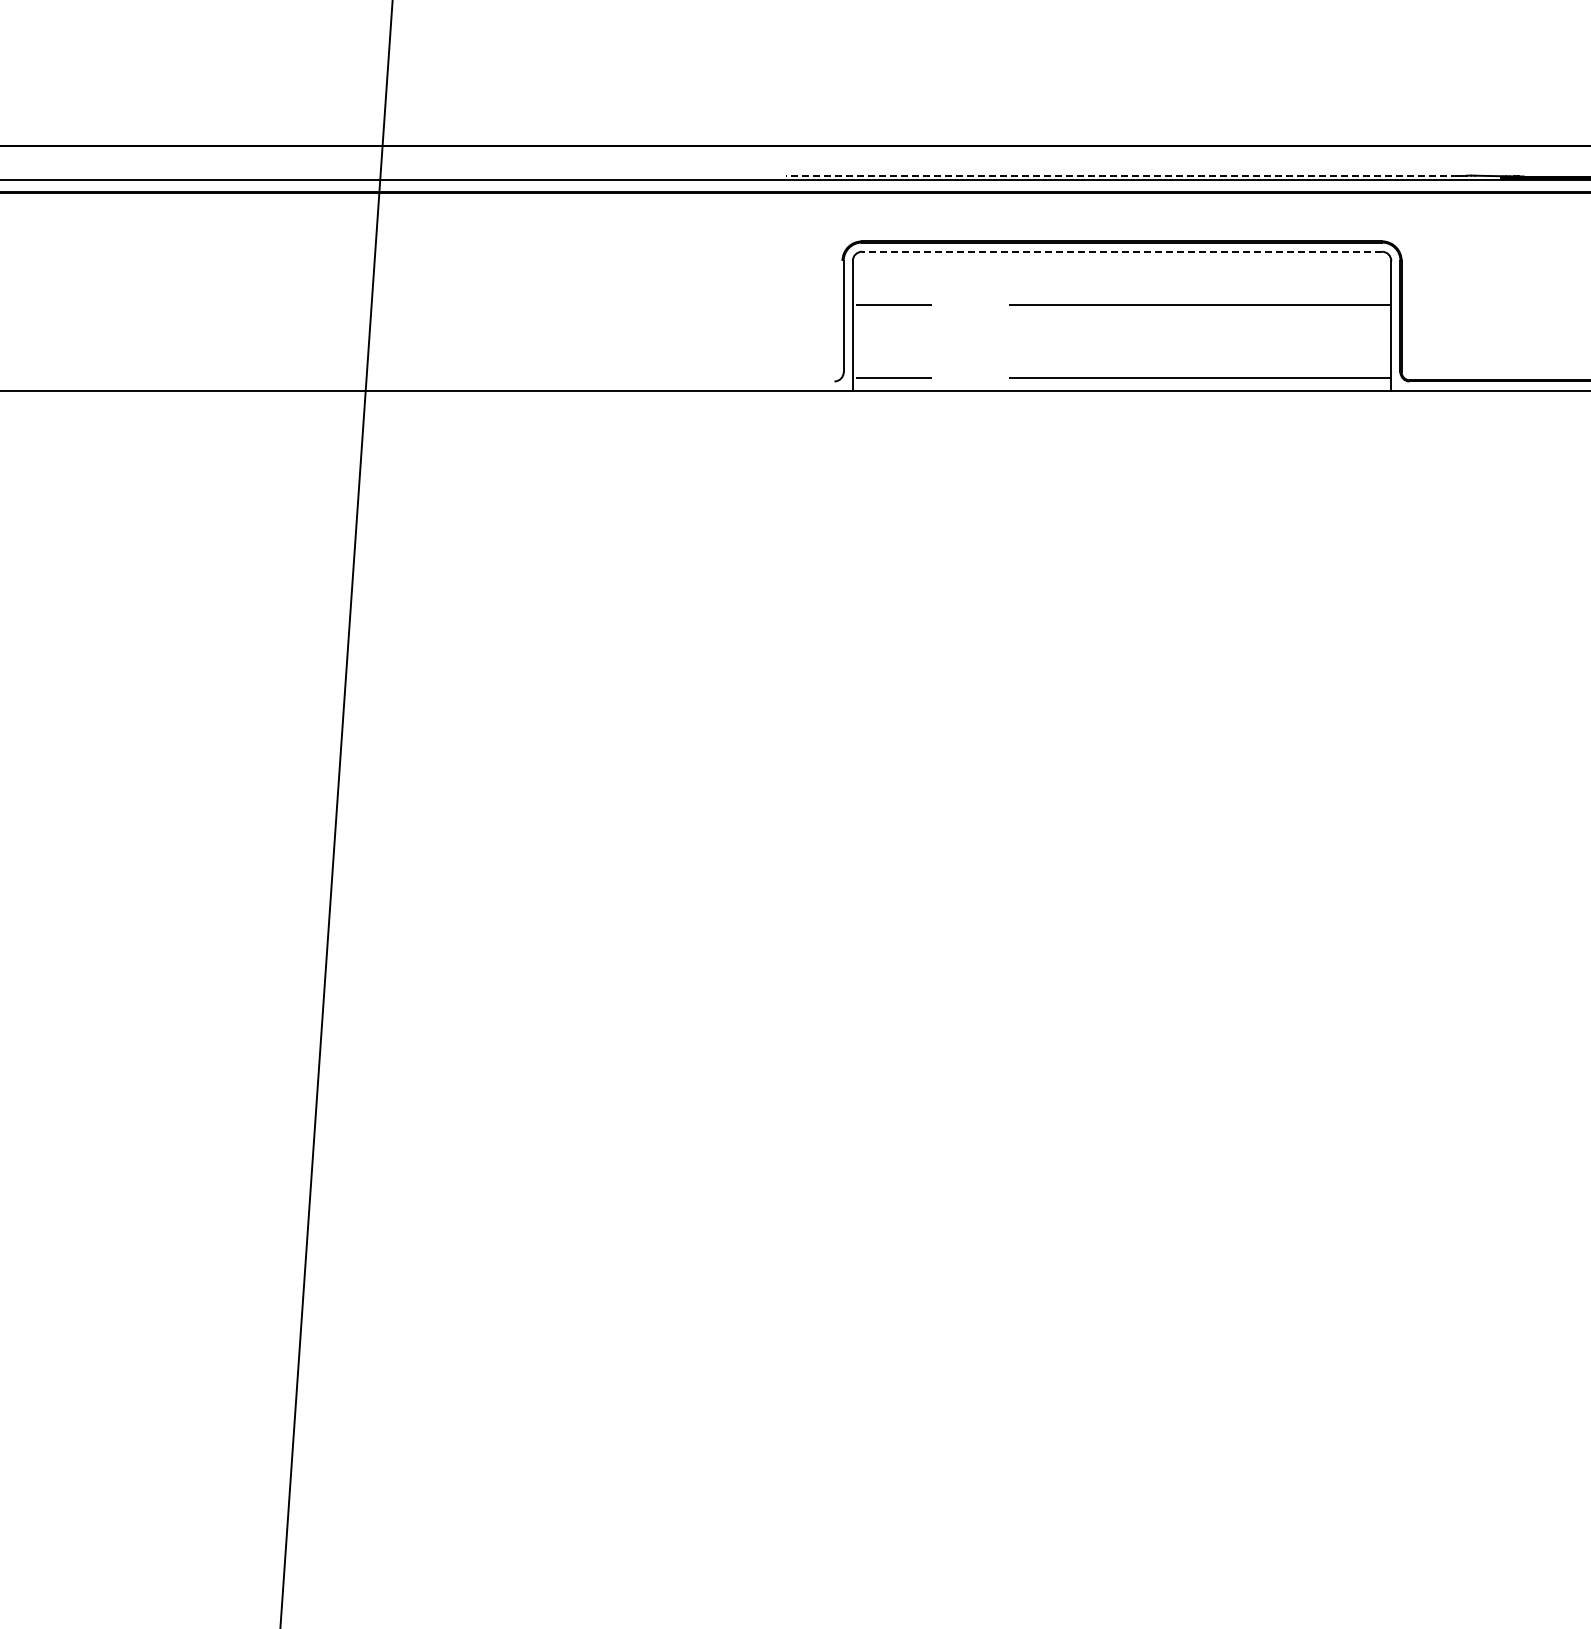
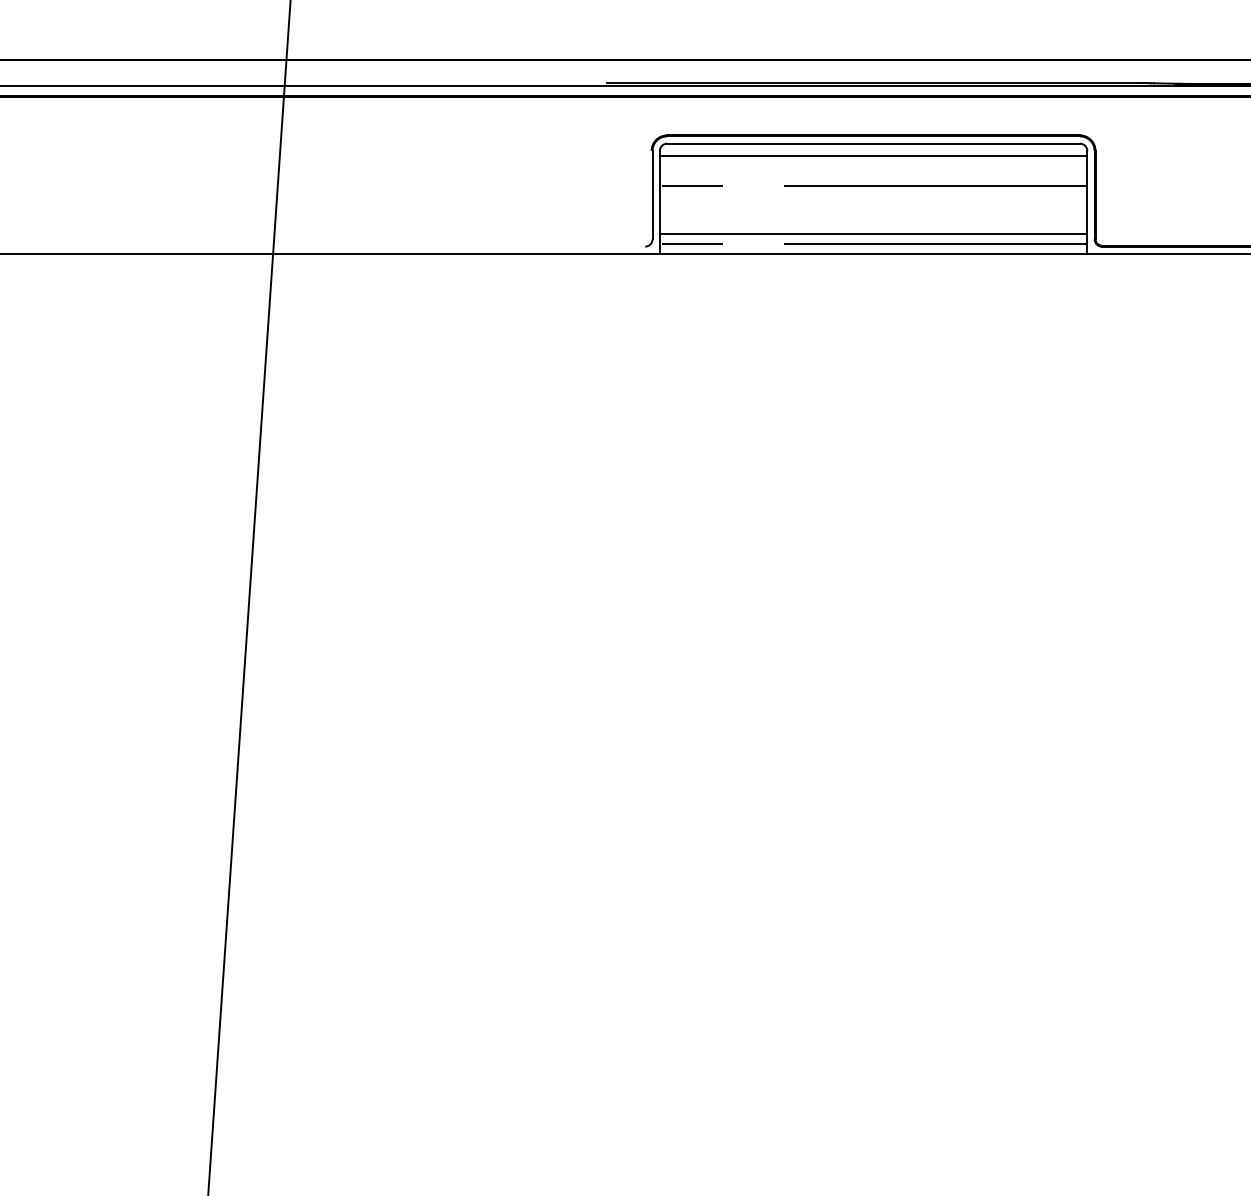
line: (1122, 175) -> (873, 83), dashed -> solid
line: (1121, 251) -> (873, 143), dashed -> solid
line: (1121, 267) -> (873, 156), added
line: (1121, 366) -> (873, 234), added

